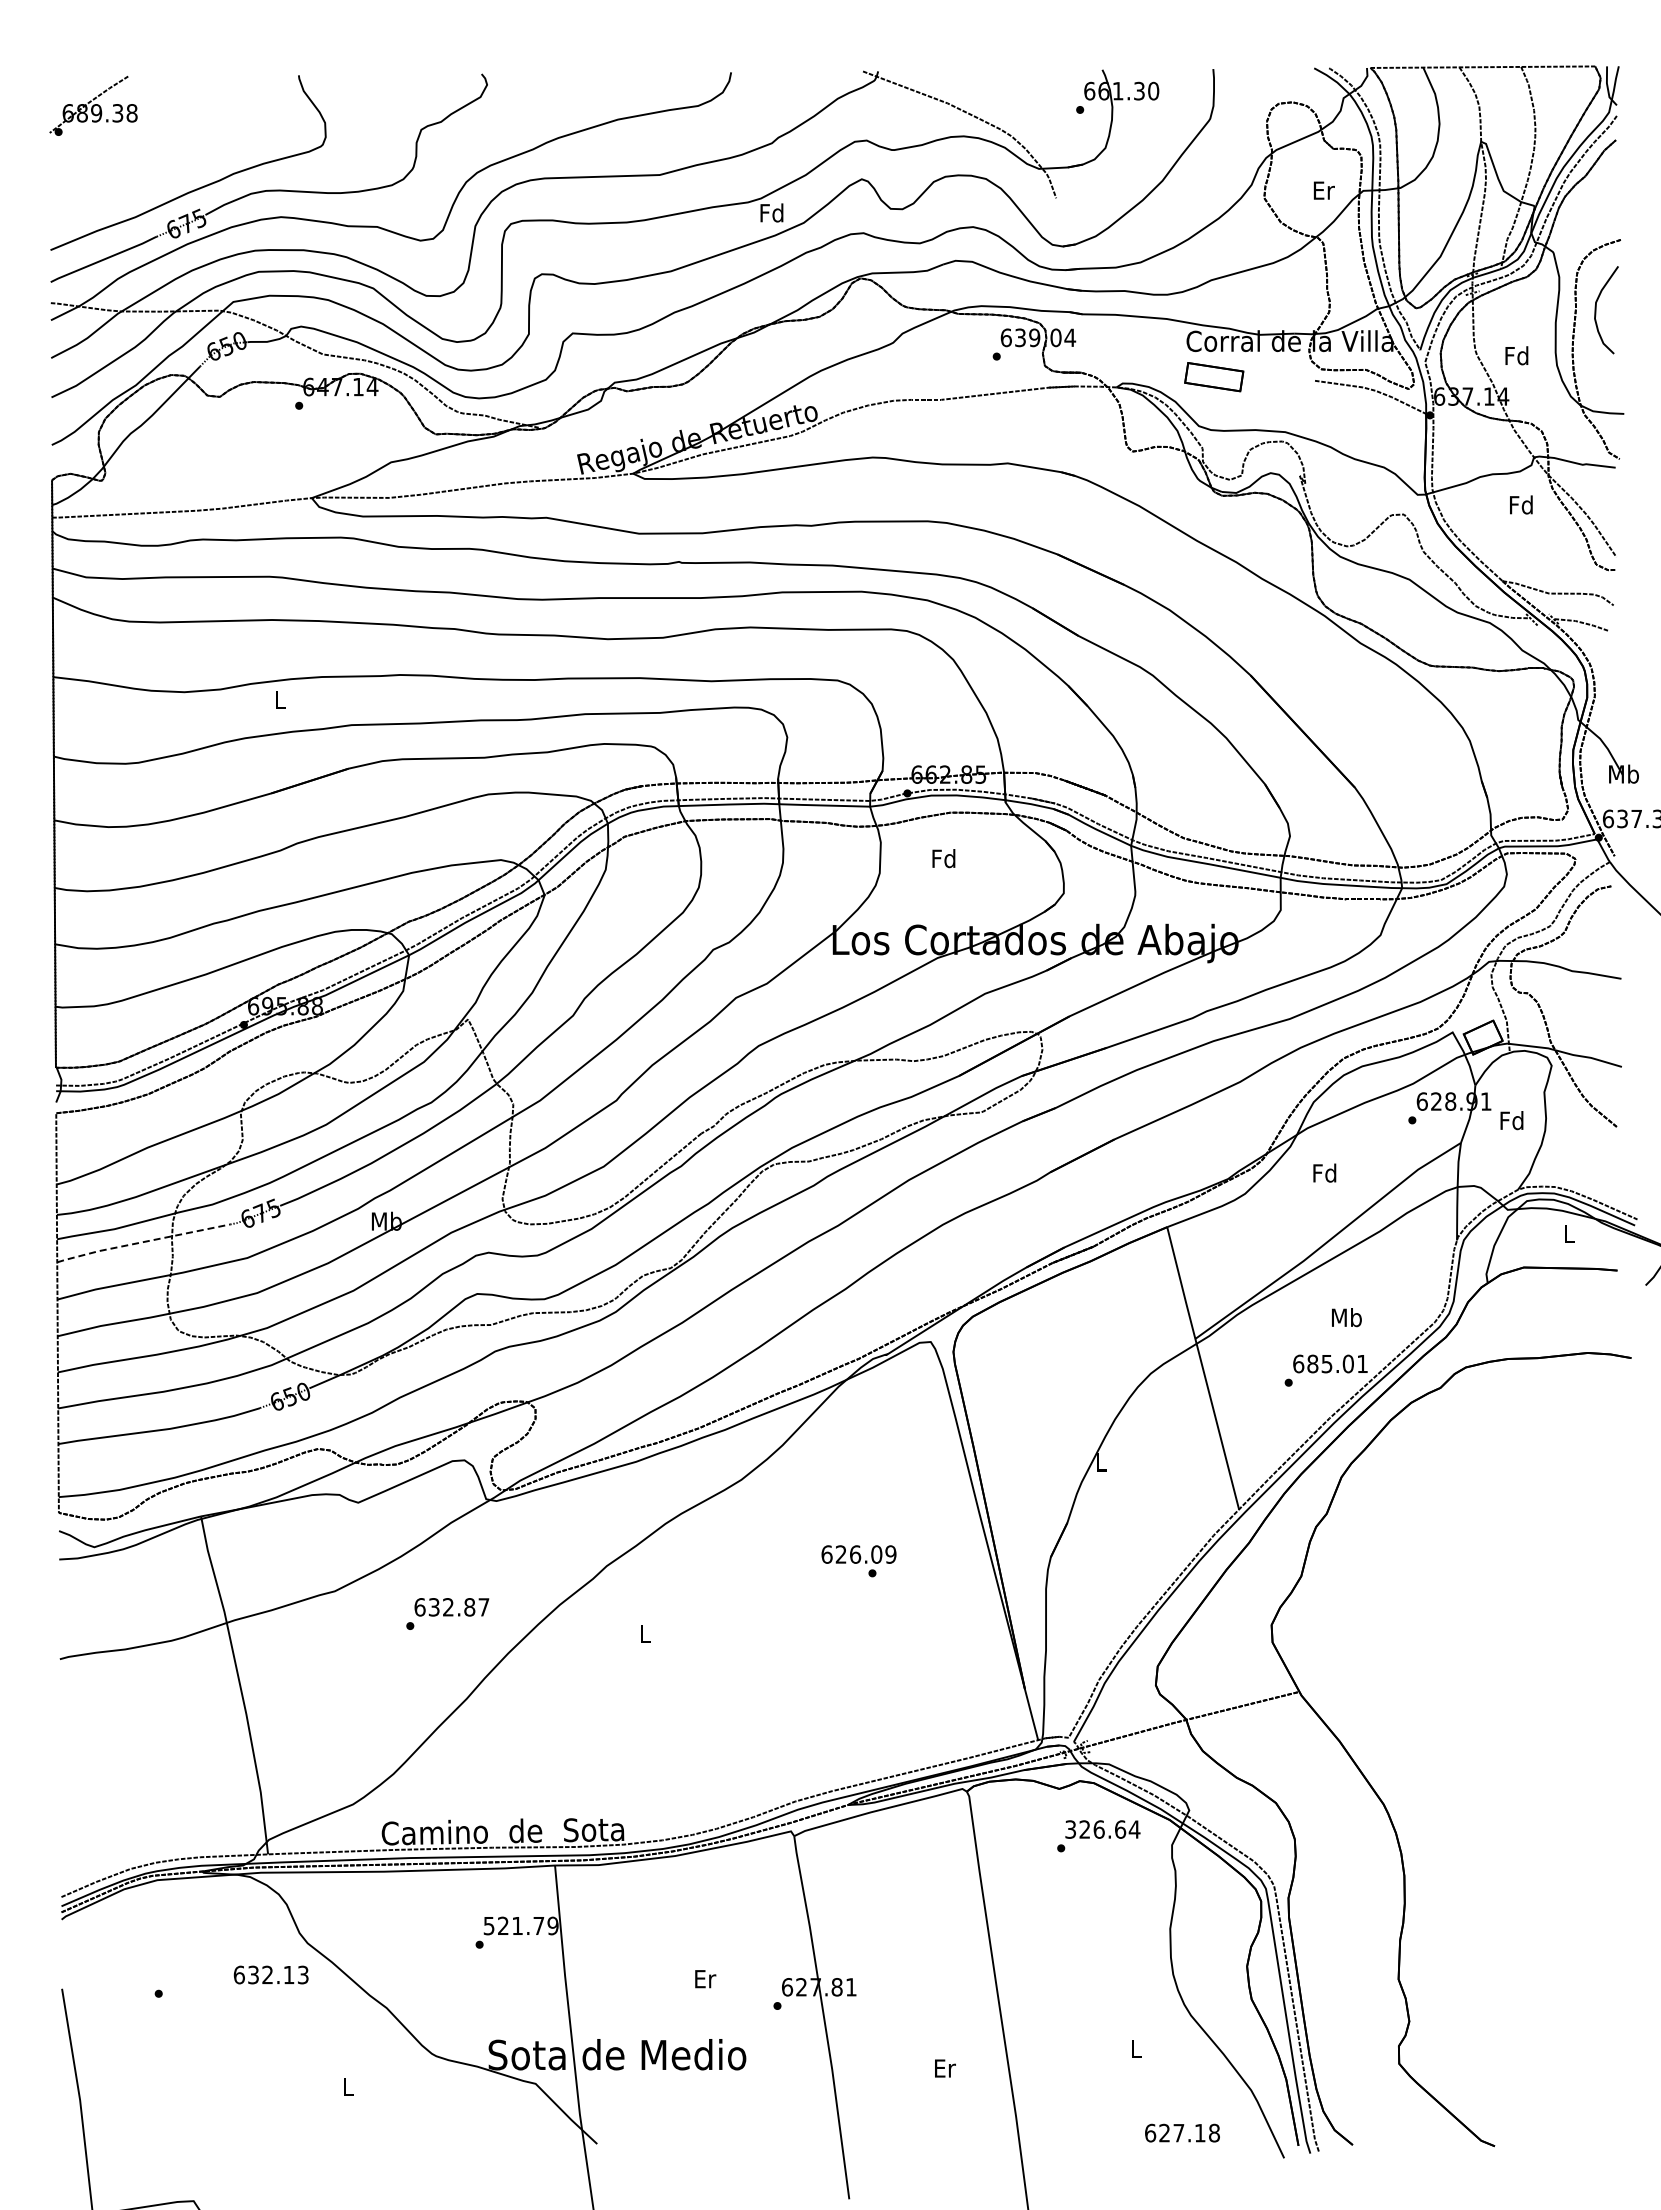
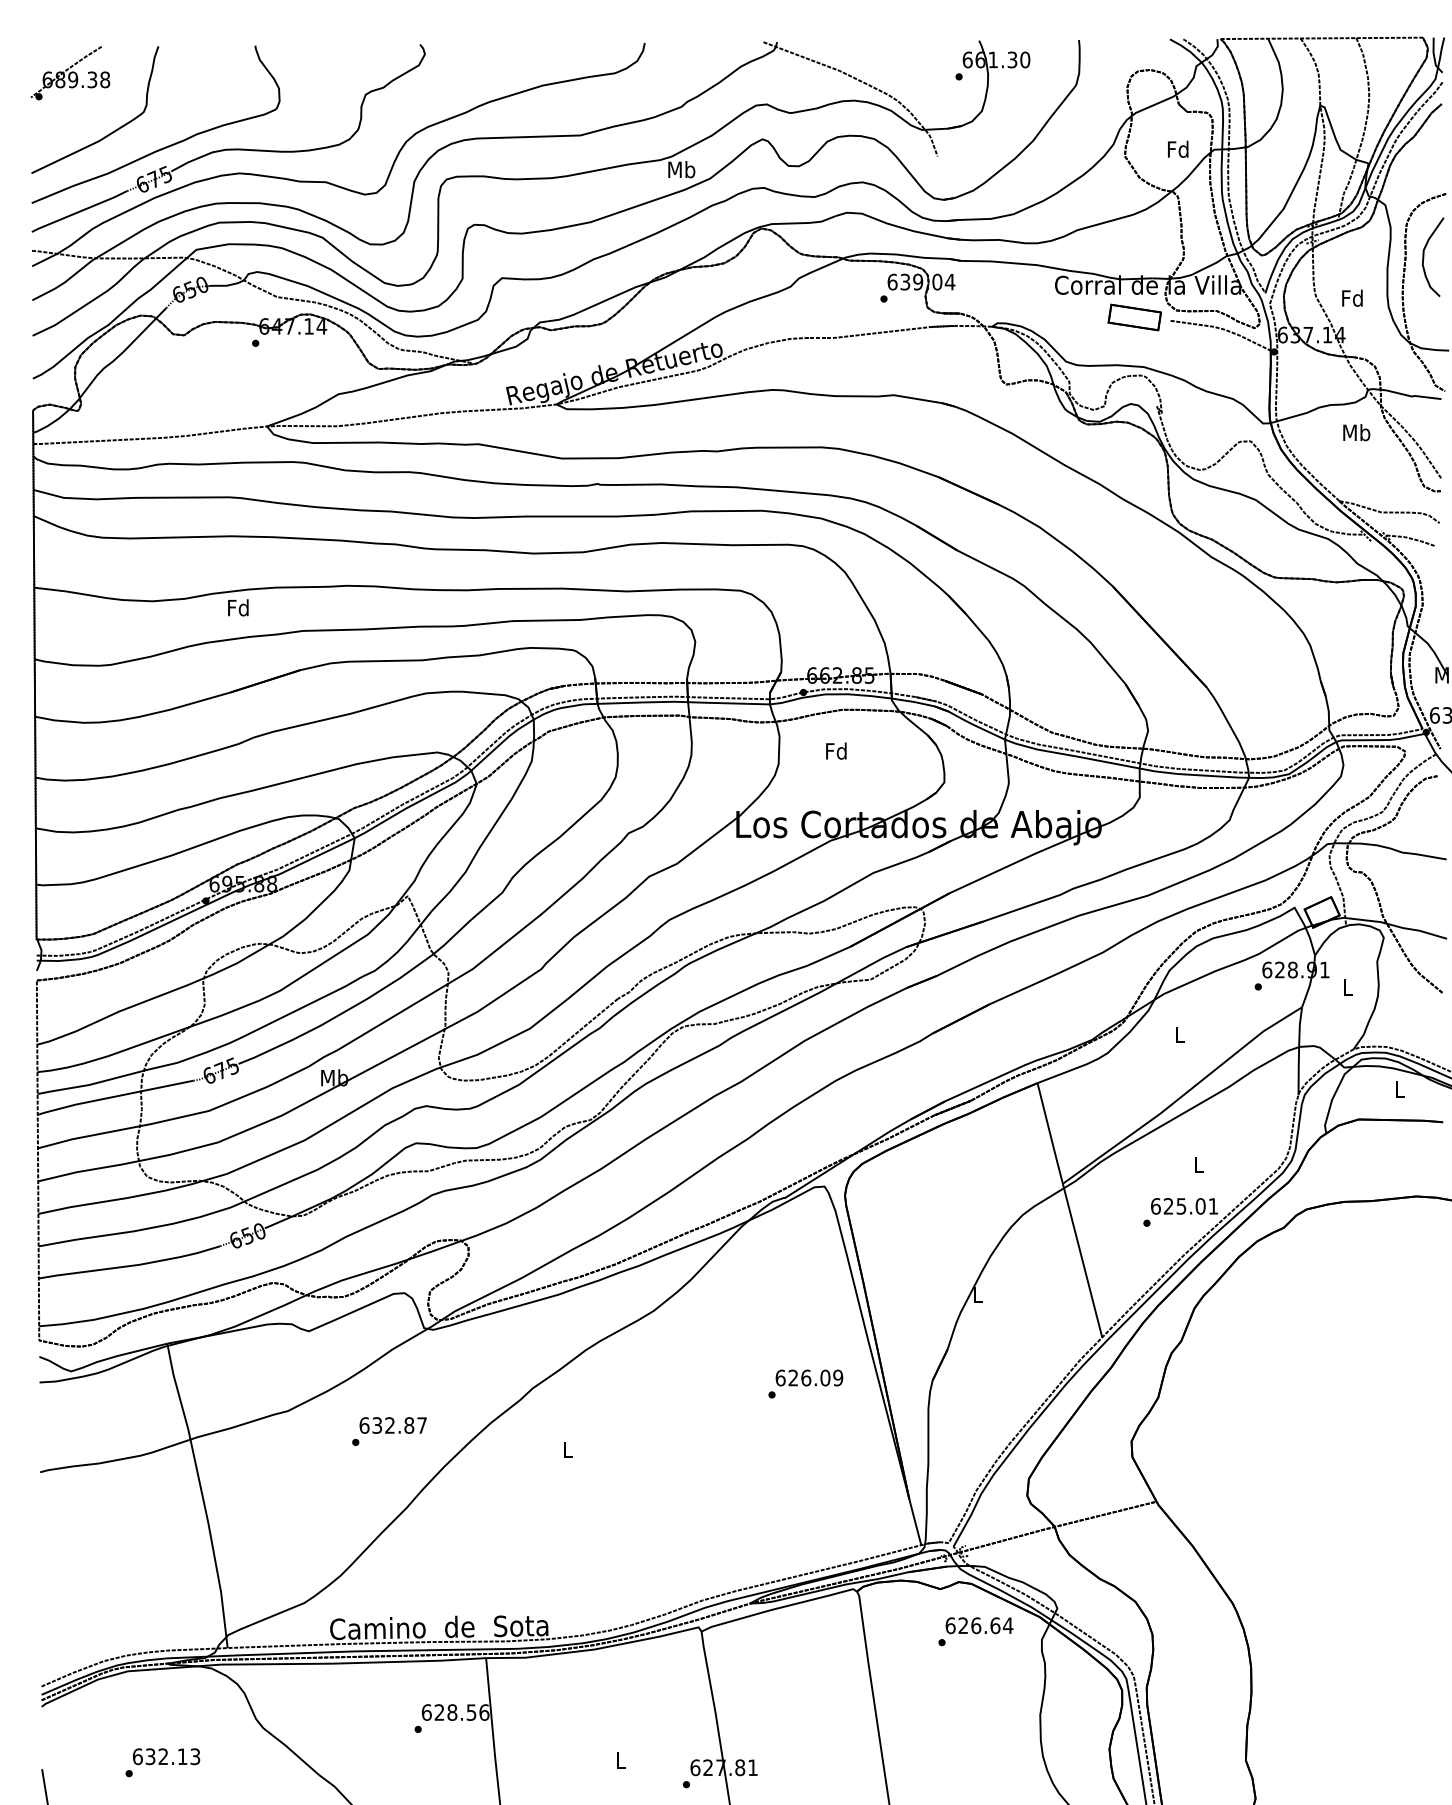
curve: (135, 173) -> (108, 134), added
text: (1323, 189) -> (1178, 148), Er -> Fd
text: (772, 212) -> (681, 169), Fd -> Mb
part: (1214, 377) -> (1135, 317), moved
text: (1521, 504) -> (1356, 432), Fd -> Mb
text: (279, 698) -> (237, 606), L -> Fd
text: (1511, 1120) -> (1347, 987), Fd -> L
text: (1324, 1172) -> (1179, 1033), Fd -> L
line: (142, 1242) -> (114, 1096), dashed -> solid
text: (1346, 1317) -> (1198, 1164), Mb -> L
text: (1312, 1363) -> (1168, 1205), 685.01 -> 625.01
text: (858, 1554) -> (808, 1377), moved
text: (1070, 1829) -> (950, 1625), 326.64 -> 626.64
text: (520, 1925) -> (455, 1712), 521.79 -> 628.56
text: (270, 1974) -> (165, 1756), moved
text: (705, 1979) -> (621, 1760), Er -> L

